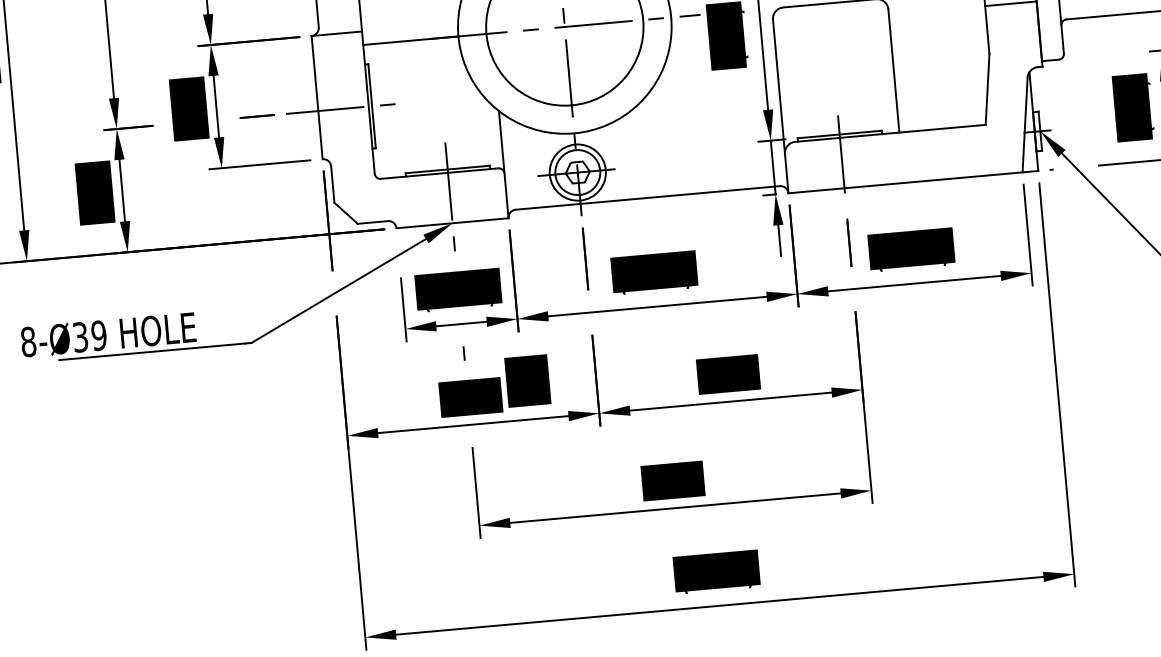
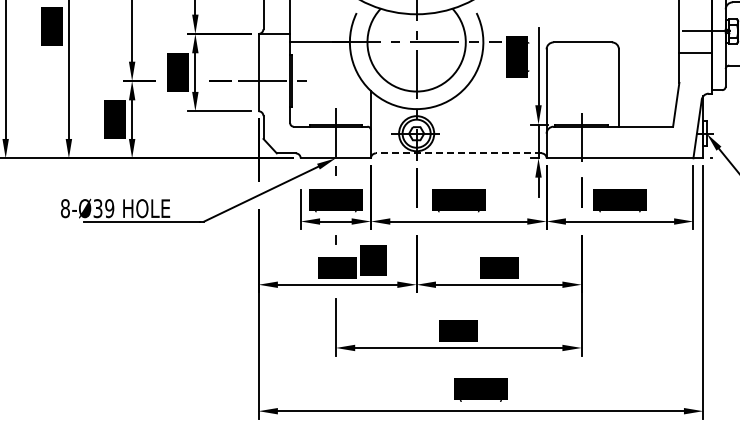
line: (647, 198) -> (458, 153), solid -> dashed

